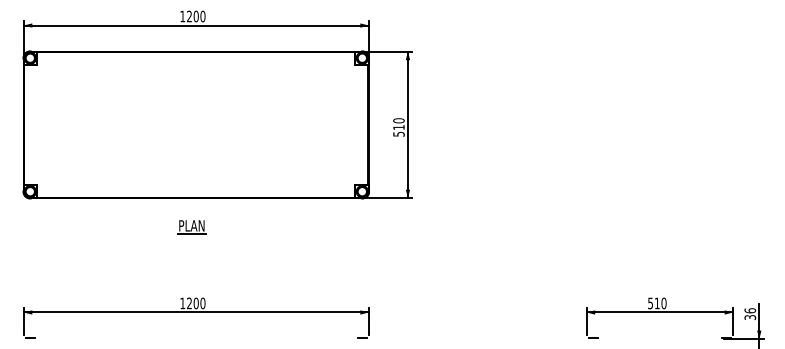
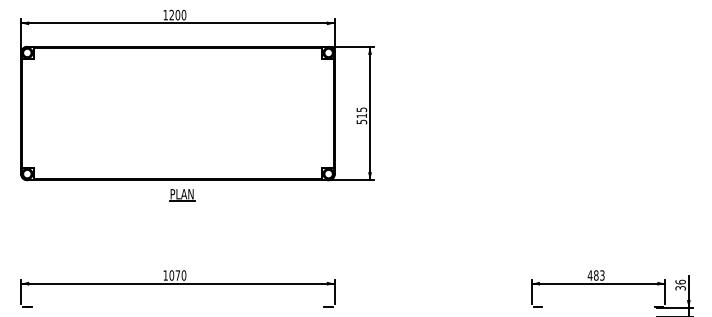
text: (398, 120) -> (361, 109), 510 -> 515
part: (191, 227) -> (181, 195), moved
text: (192, 303) -> (174, 275), 1200 -> 1070
text: (656, 303) -> (595, 275), 510 -> 483

